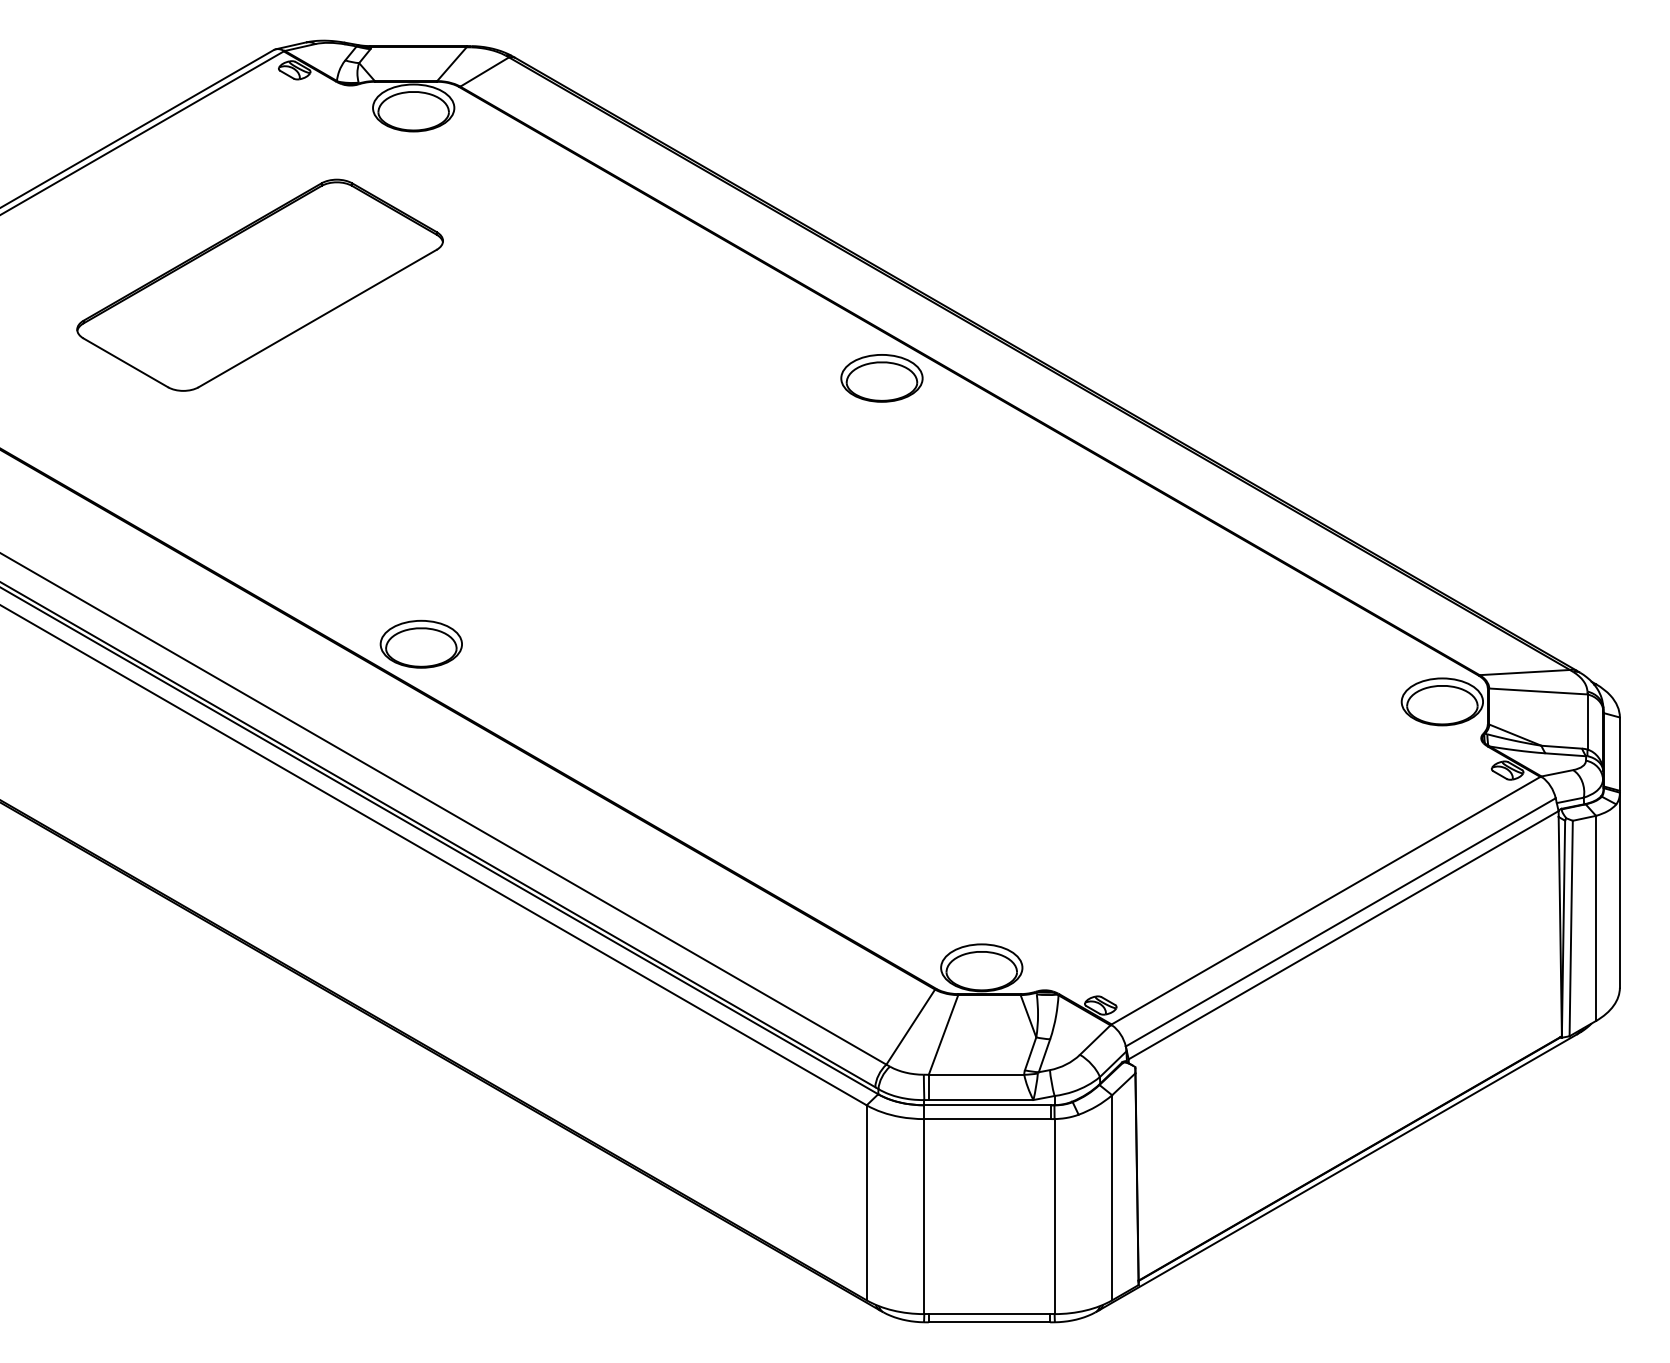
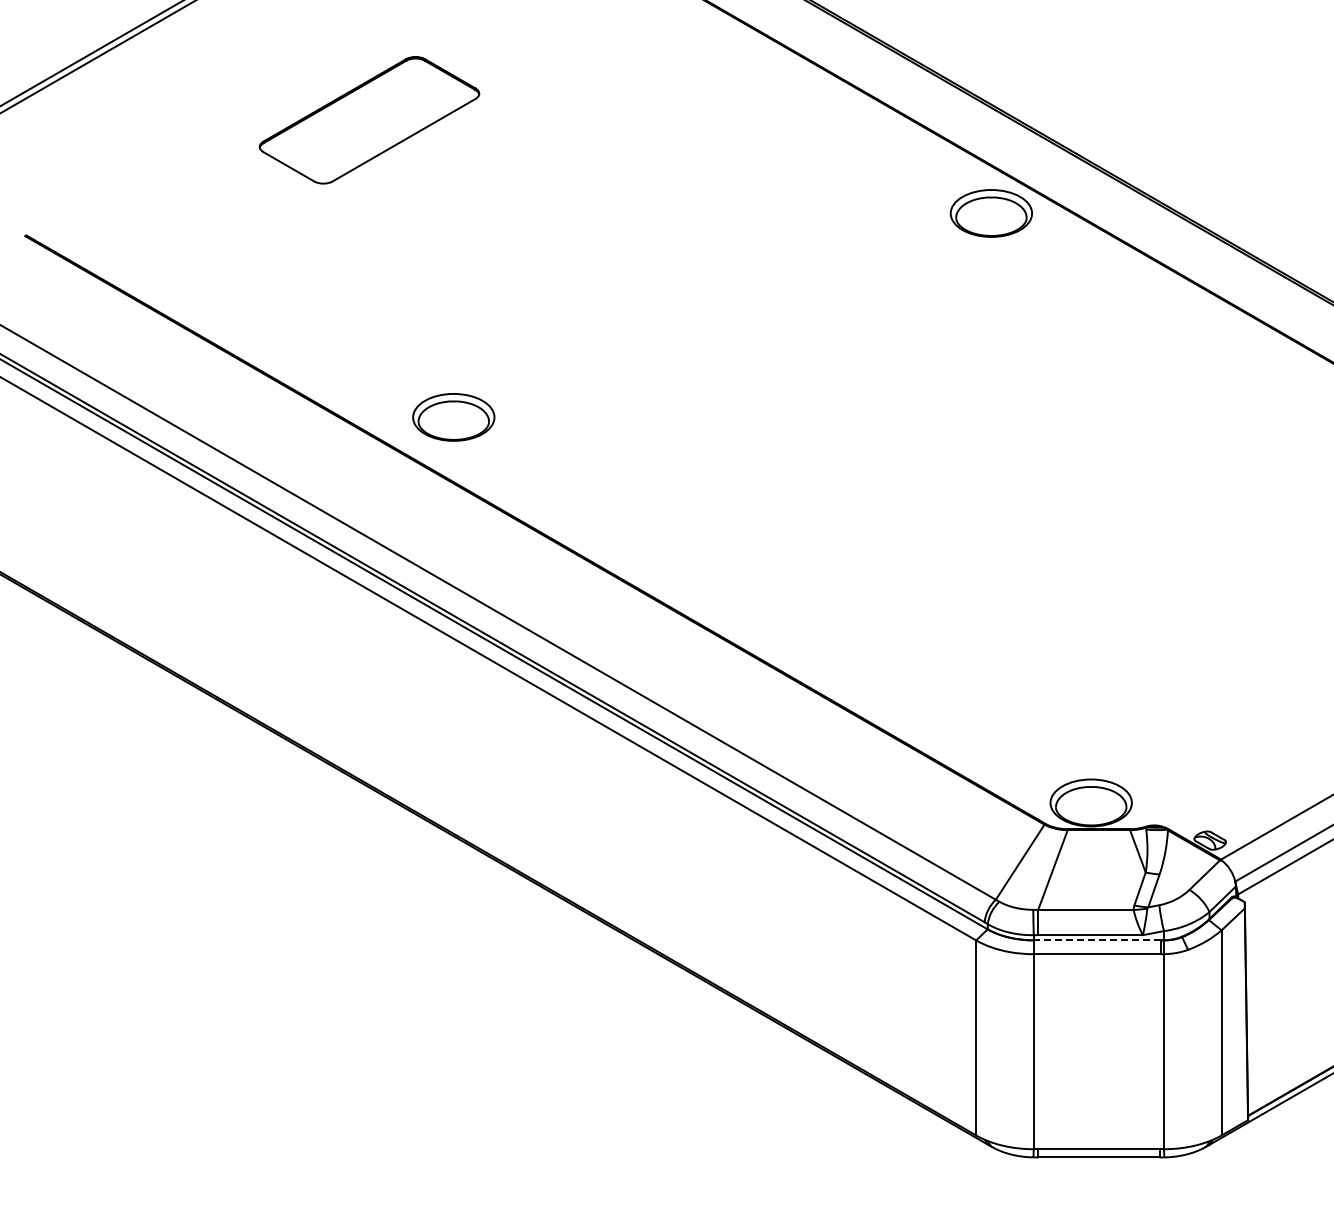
part: (259, 284) -> (368, 119), size x0.6
part: (420, 643) -> (452, 416), moved
line: (987, 1105) -> (1096, 940), solid -> dashed

